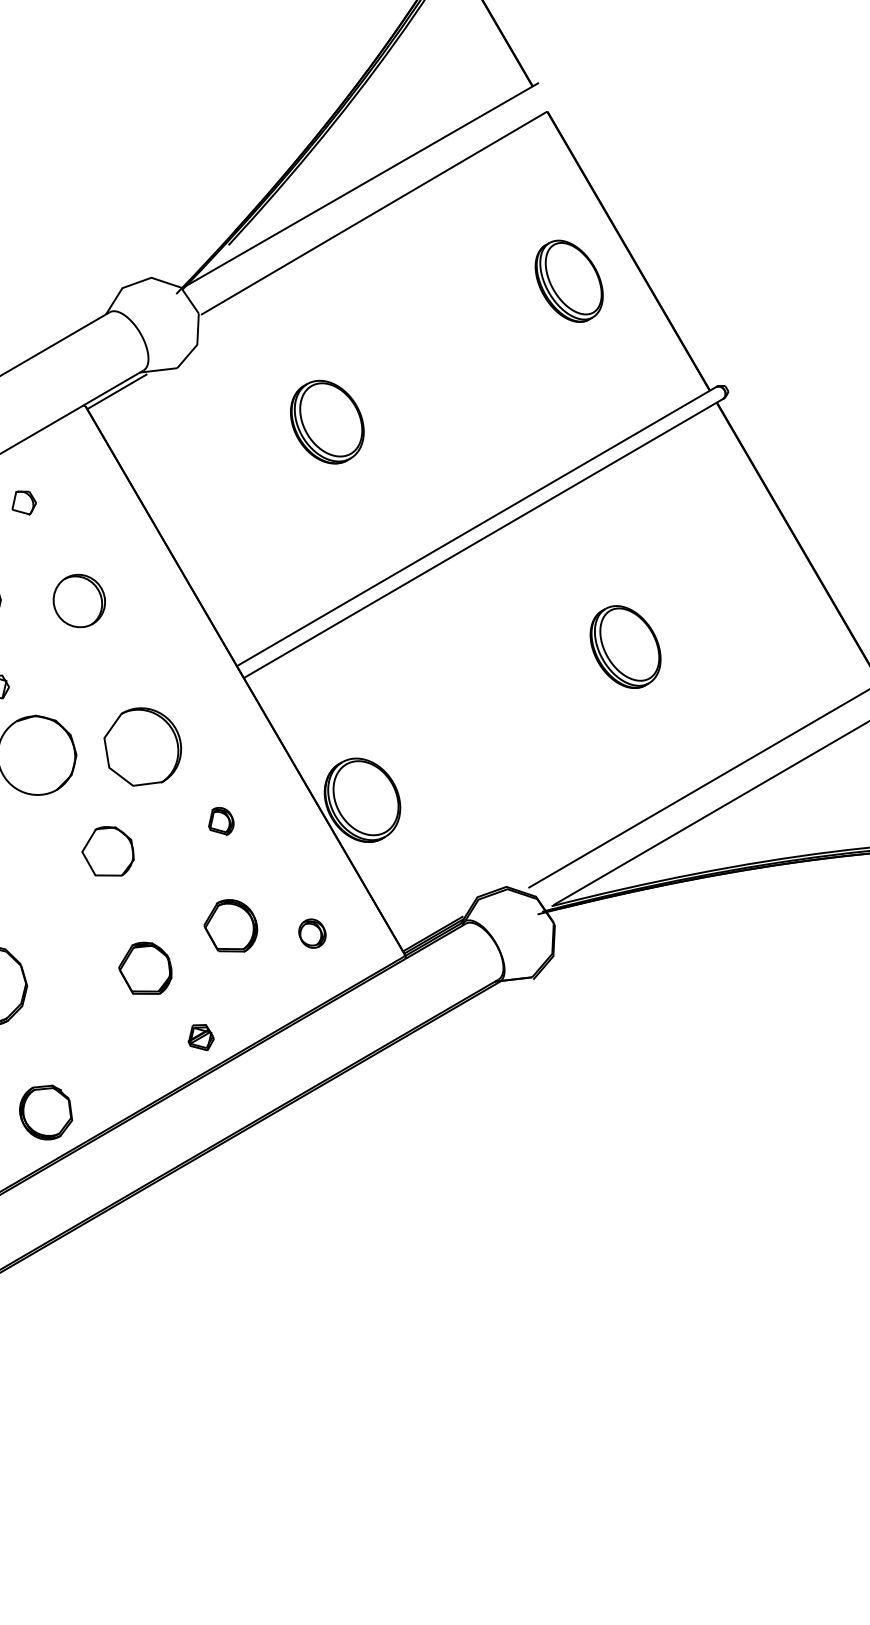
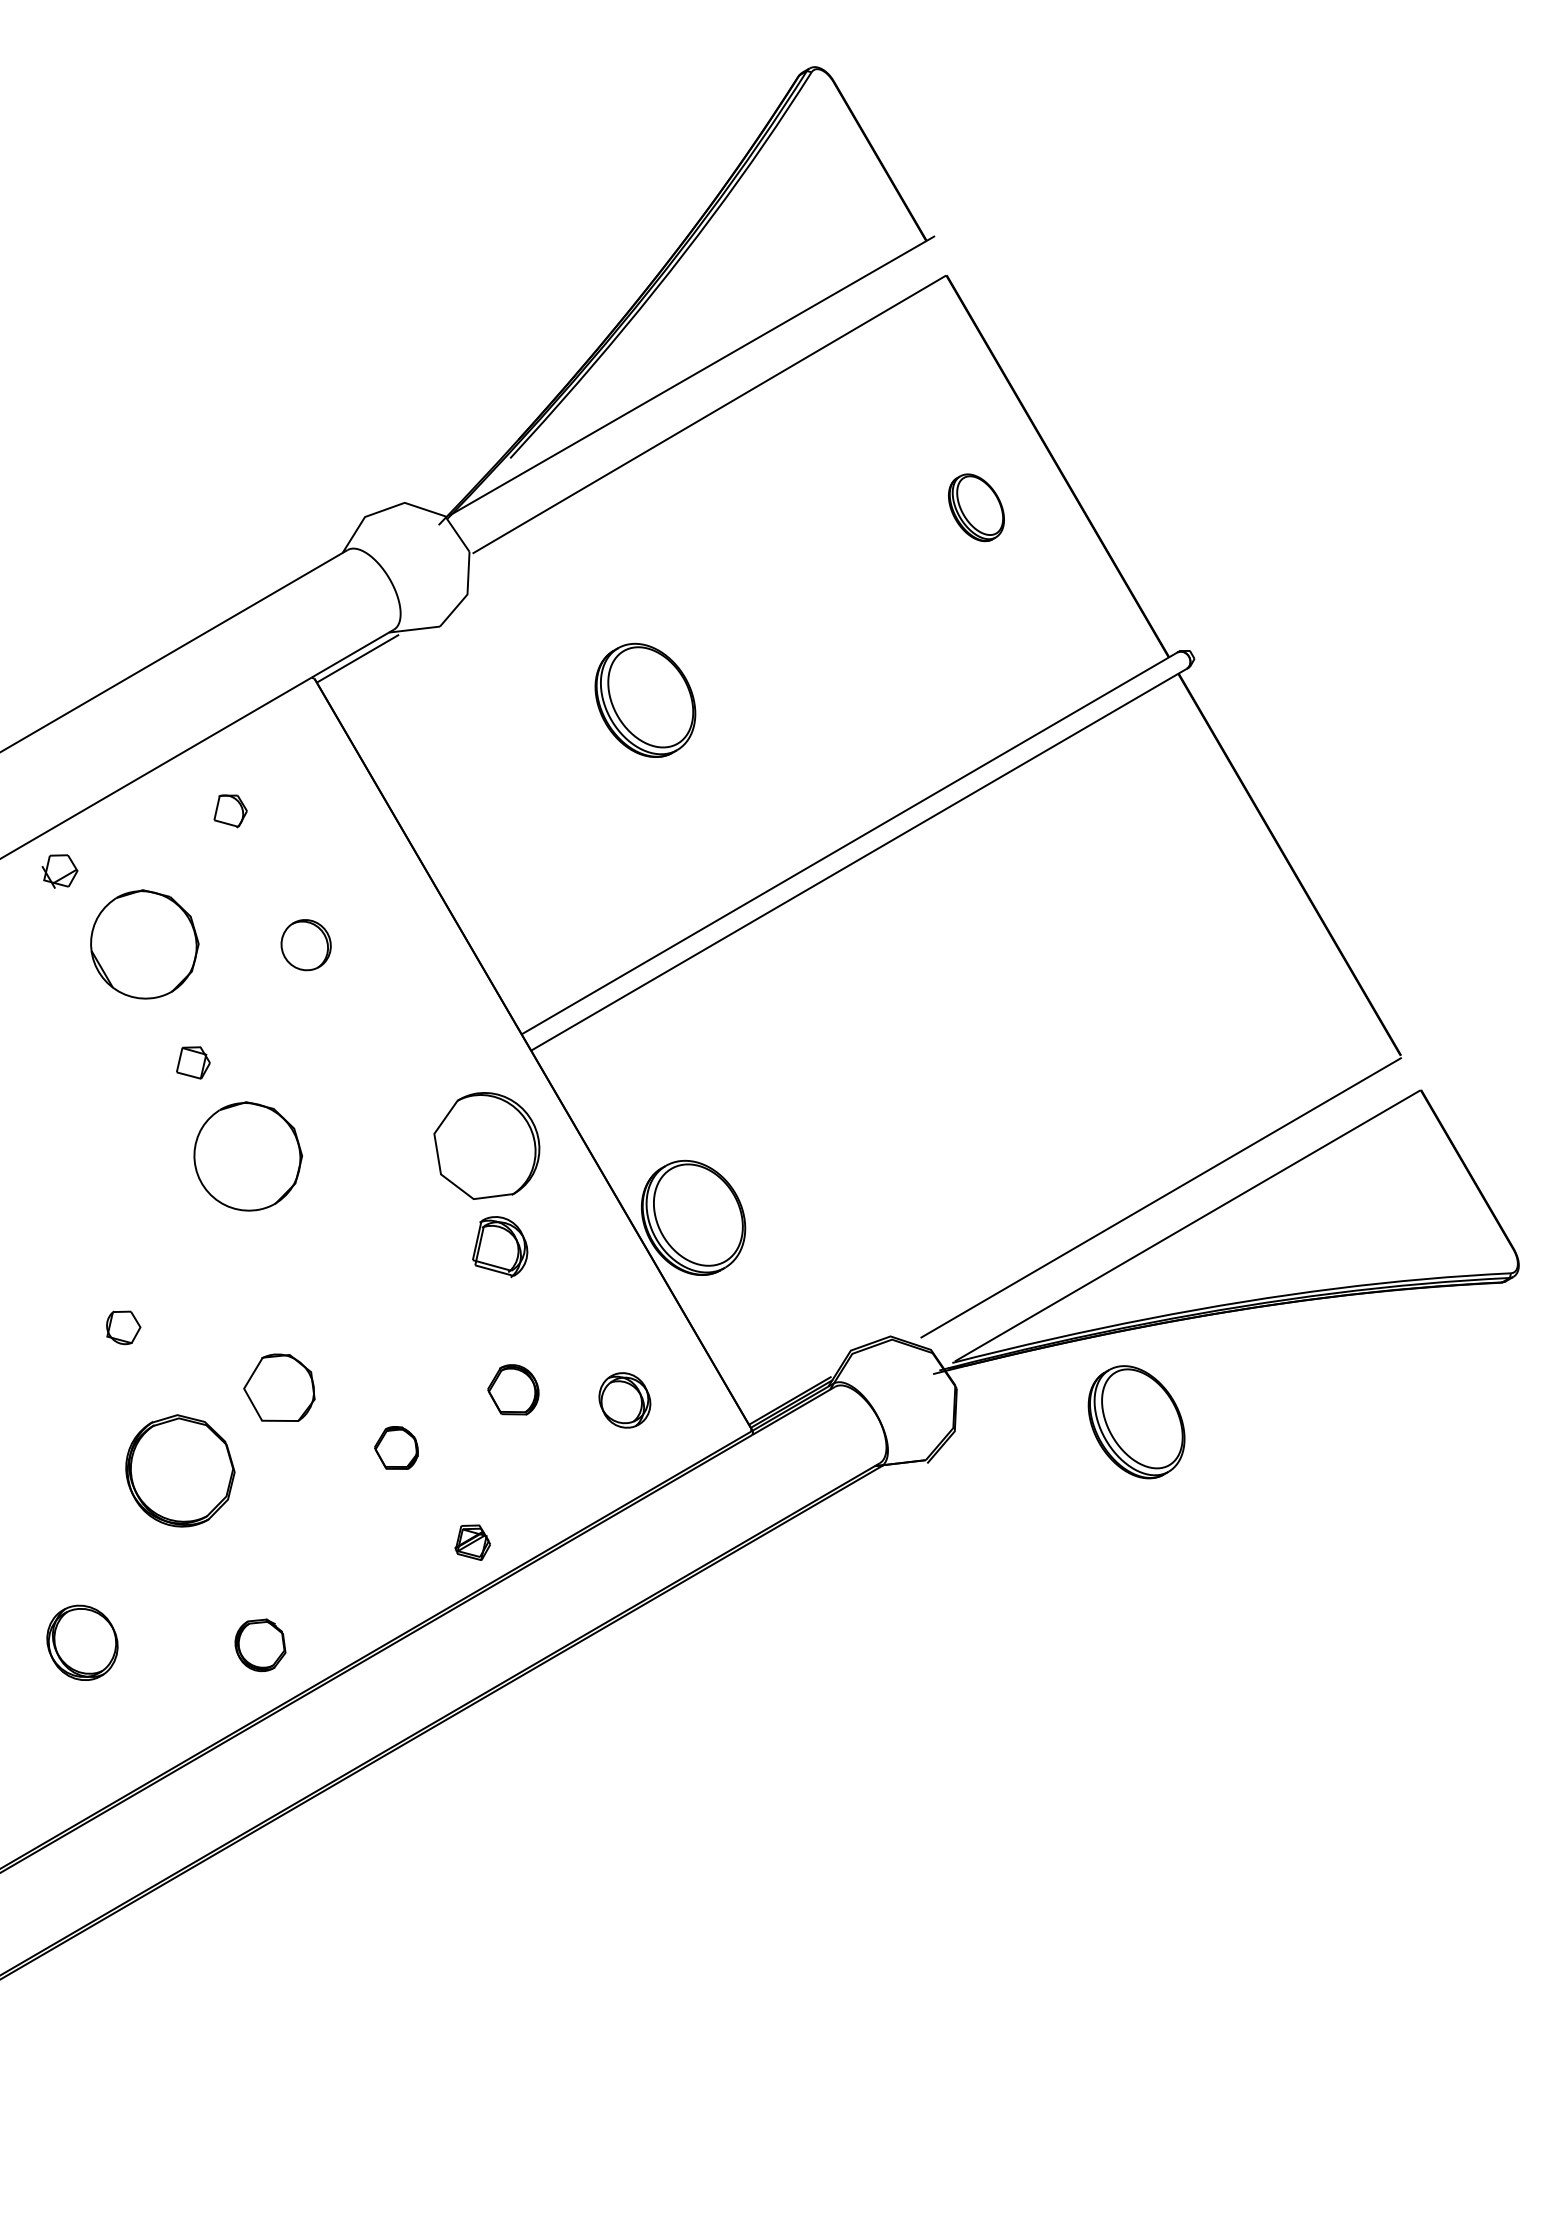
part: (569, 281) -> (976, 507), size x0.6
part: (79, 600) -> (306, 944), size x0.7
part: (625, 647) -> (1136, 1422), moved
part: (142, 746) -> (486, 1145), moved
part: (221, 821) -> (500, 1246), size x1.6
part: (108, 851) -> (279, 1387), moved
part: (230, 925) -> (513, 1389), size x0.7
part: (312, 933) -> (625, 1400), size x1.4
part: (145, 968) -> (396, 1447), size x0.6
part: (46, 1112) -> (260, 1645), size x0.7

